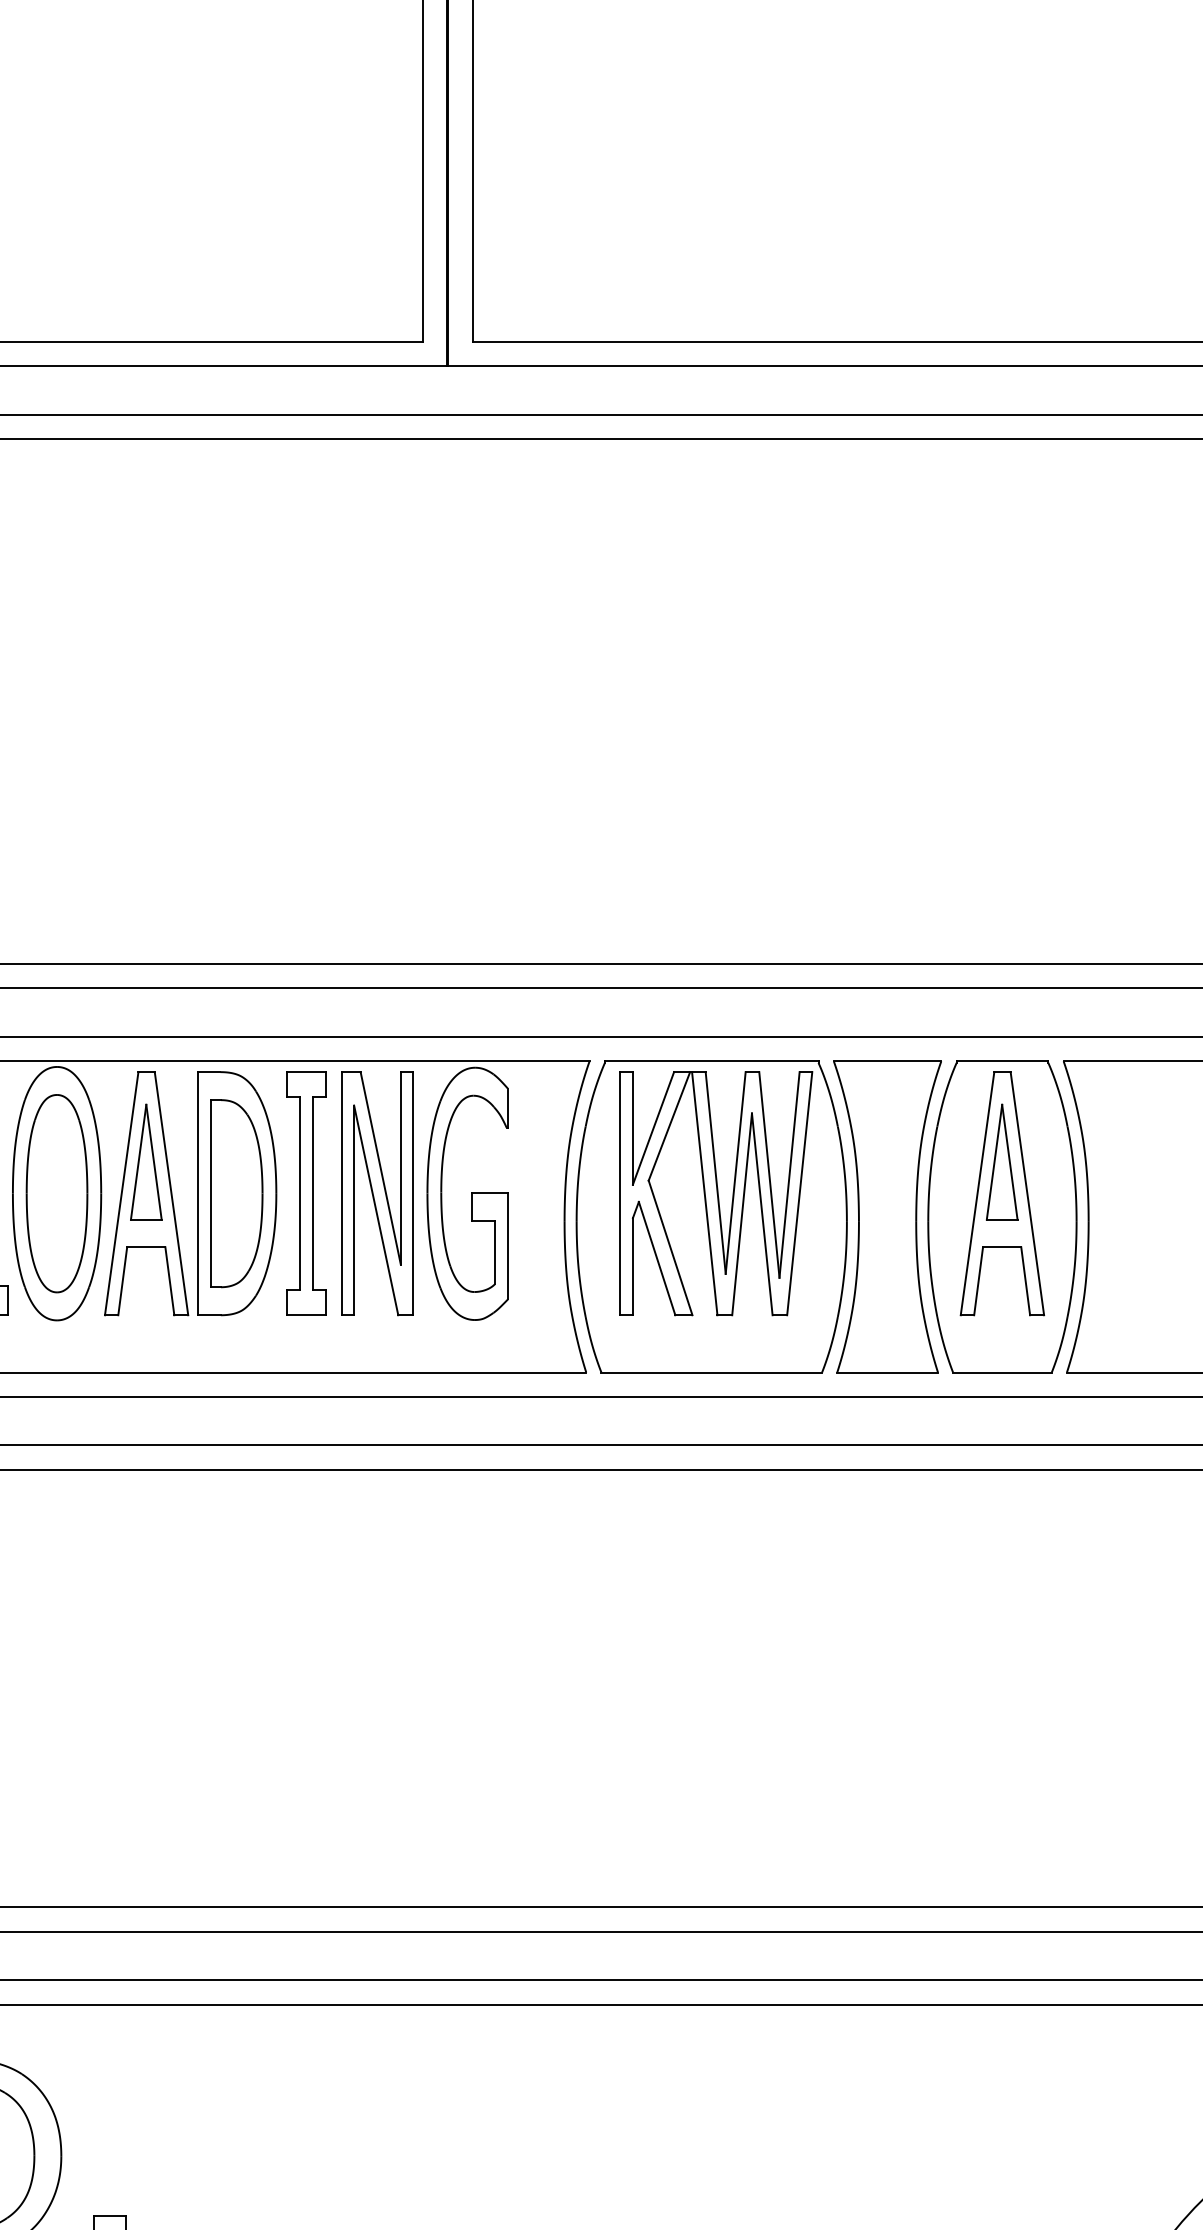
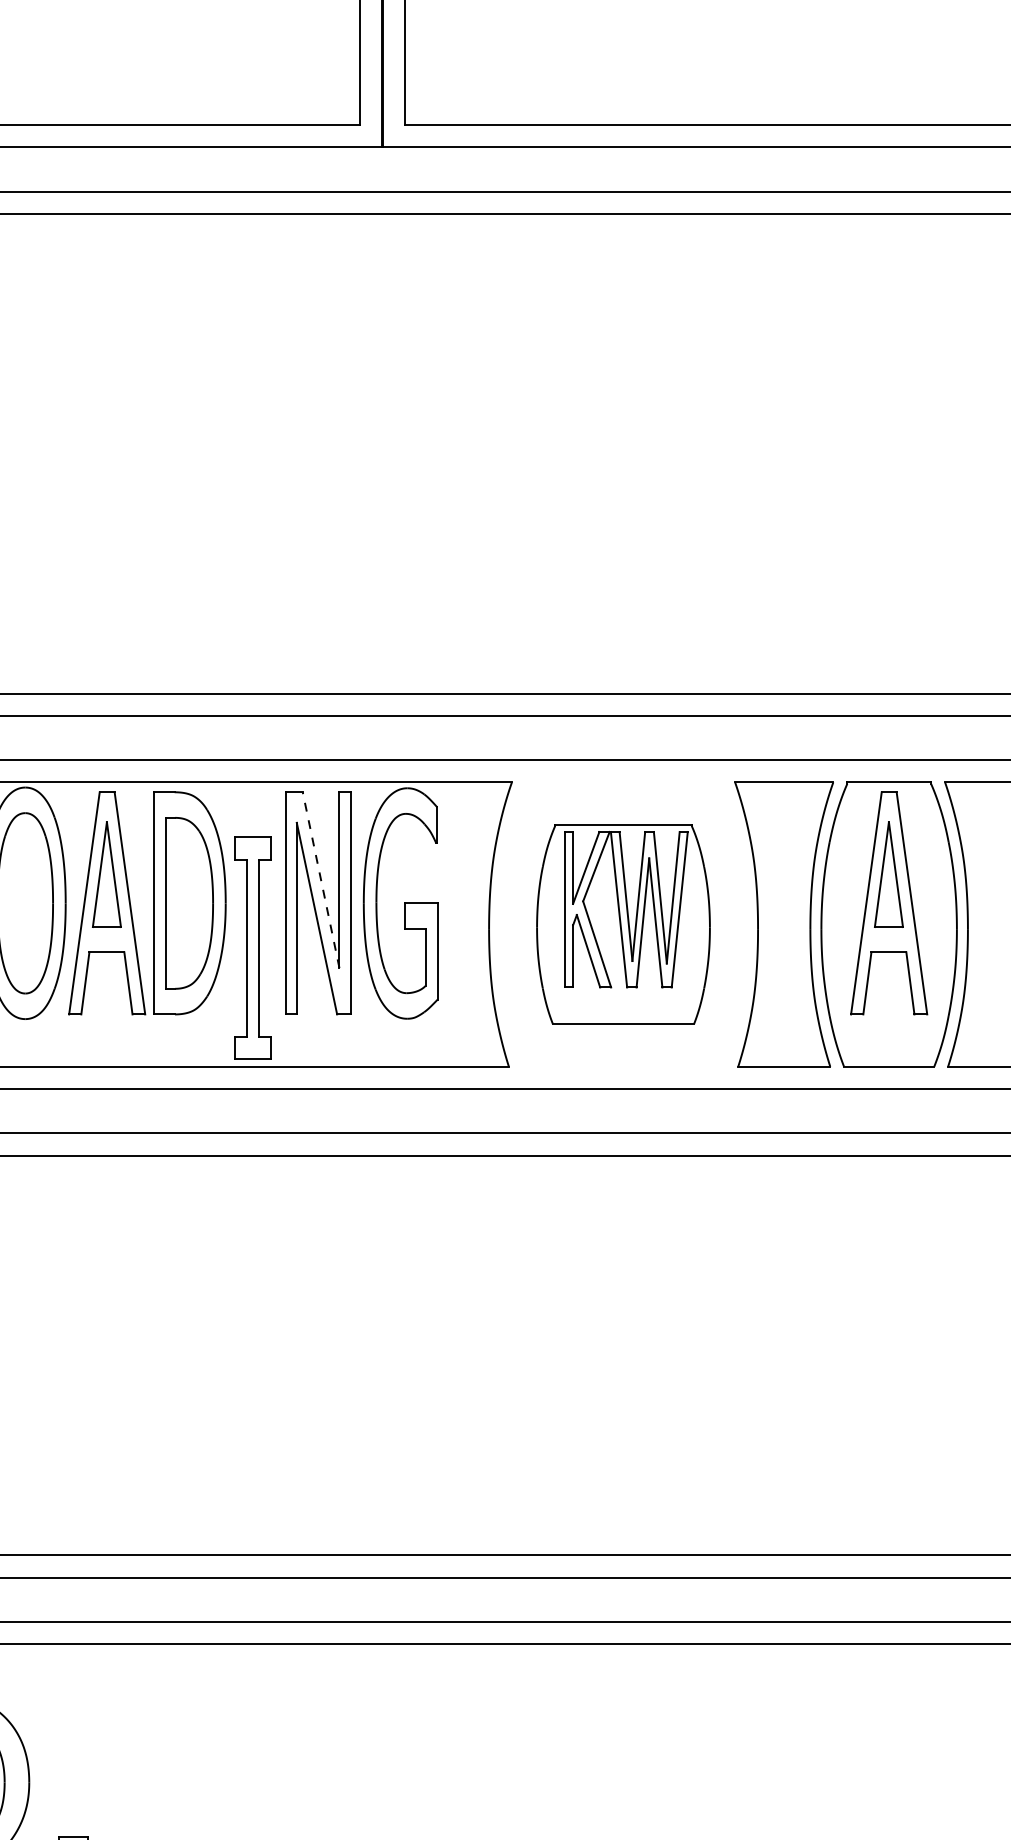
line: (380, 1167) -> (320, 879), solid -> dashed
part: (306, 1193) -> (253, 947), moved
part: (711, 1216) -> (623, 924), size x0.7

